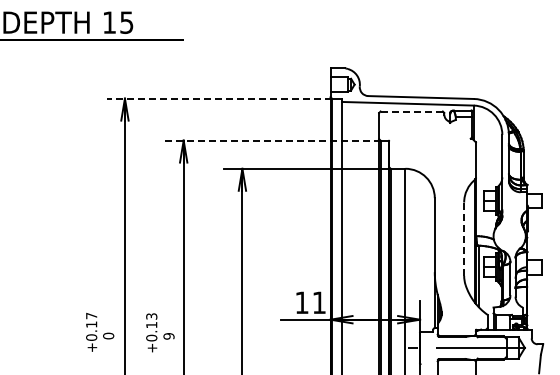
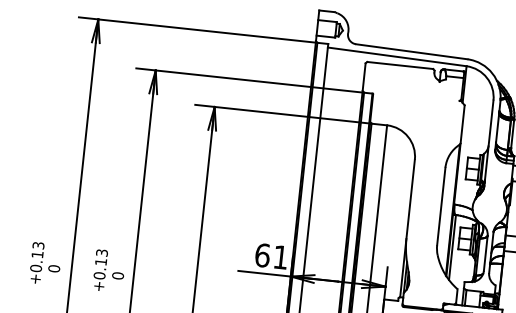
line: (219, 98) -> (198, 29), dashed -> solid
line: (412, 111) -> (401, 65), dashed -> solid
line: (272, 140) -> (249, 80), dashed -> solid
line: (464, 239) -> (441, 206), dashed -> solid
text: (301, 302) -> (262, 255), 11 -> 61
text: (91, 315) -> (38, 245), +0.17 -> +0.13
text: (168, 336) -> (117, 276), 9 -> 0

